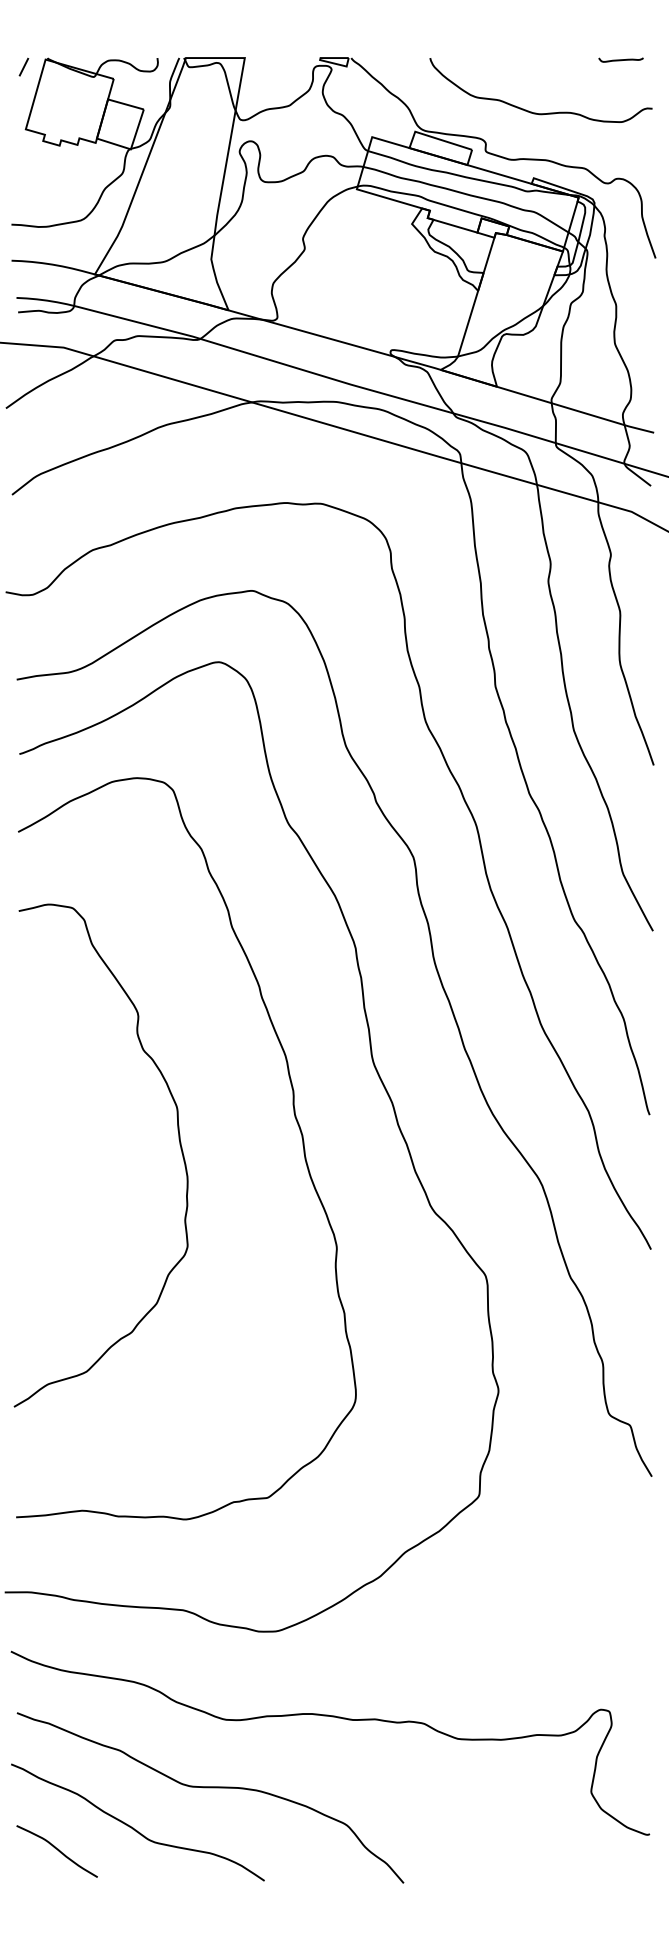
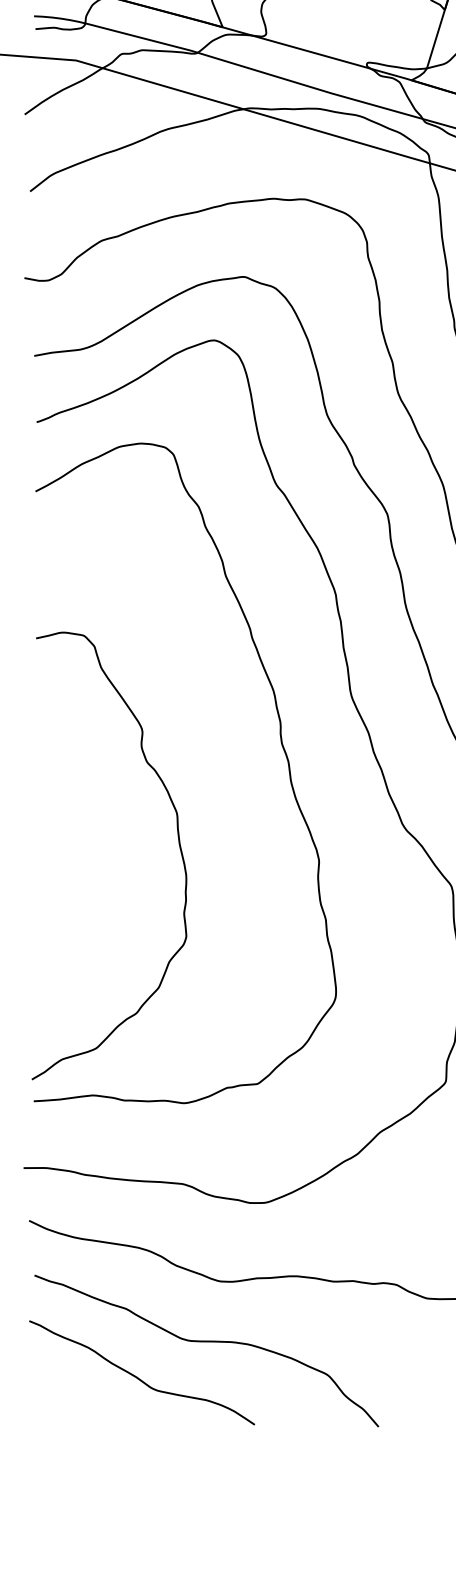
curve: (178, 1139) -> (178, 841), moved
curve: (57, 1850) -> (70, 1397), removed

